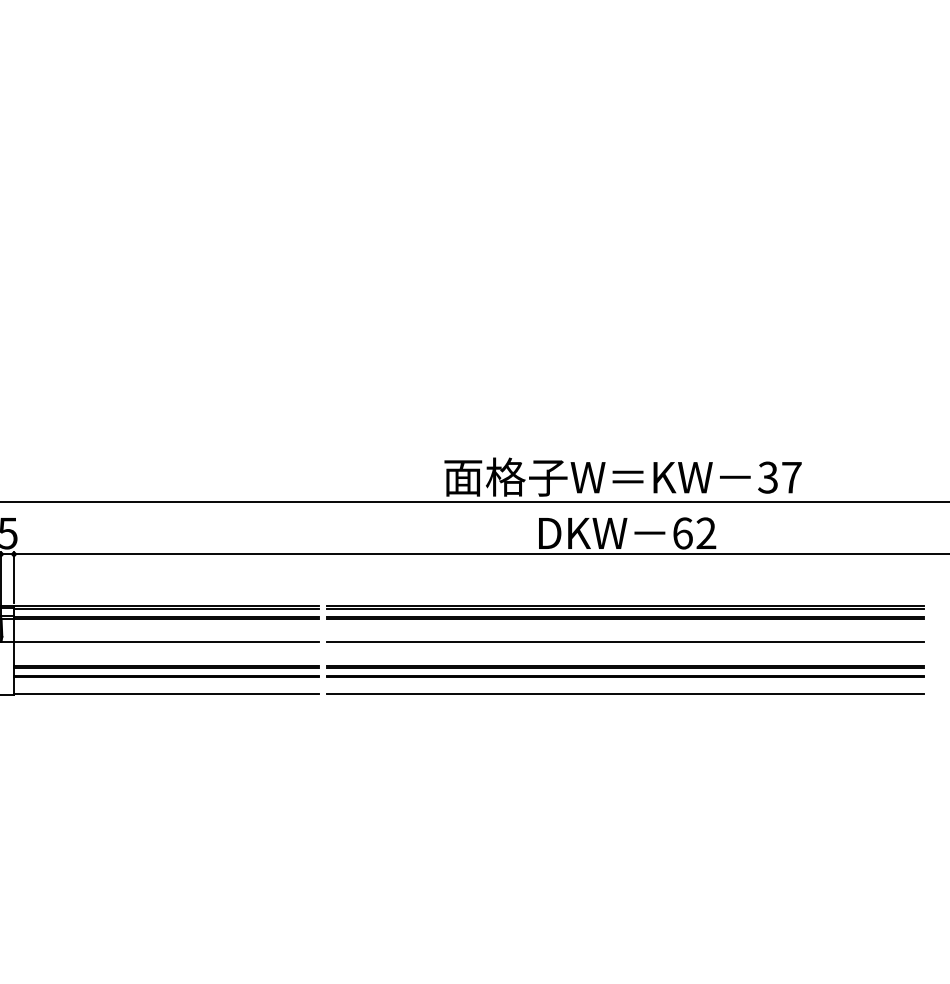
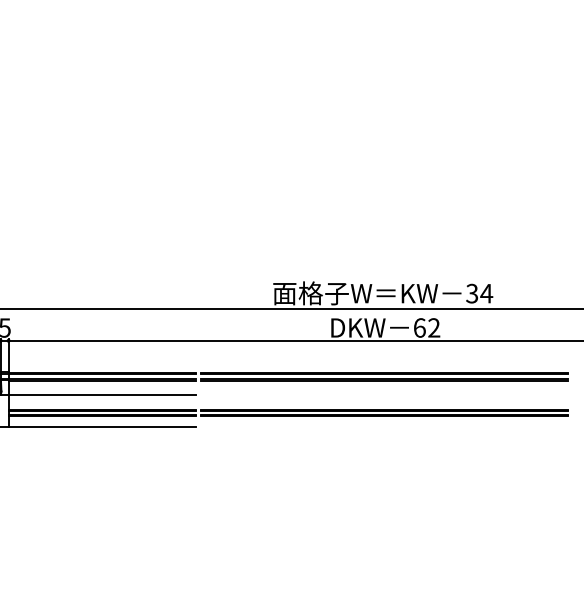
text: (791, 477) -> (486, 293), 37 -> 34
line: (623, 641) -> (383, 394), removed
line: (623, 693) -> (383, 426), removed

